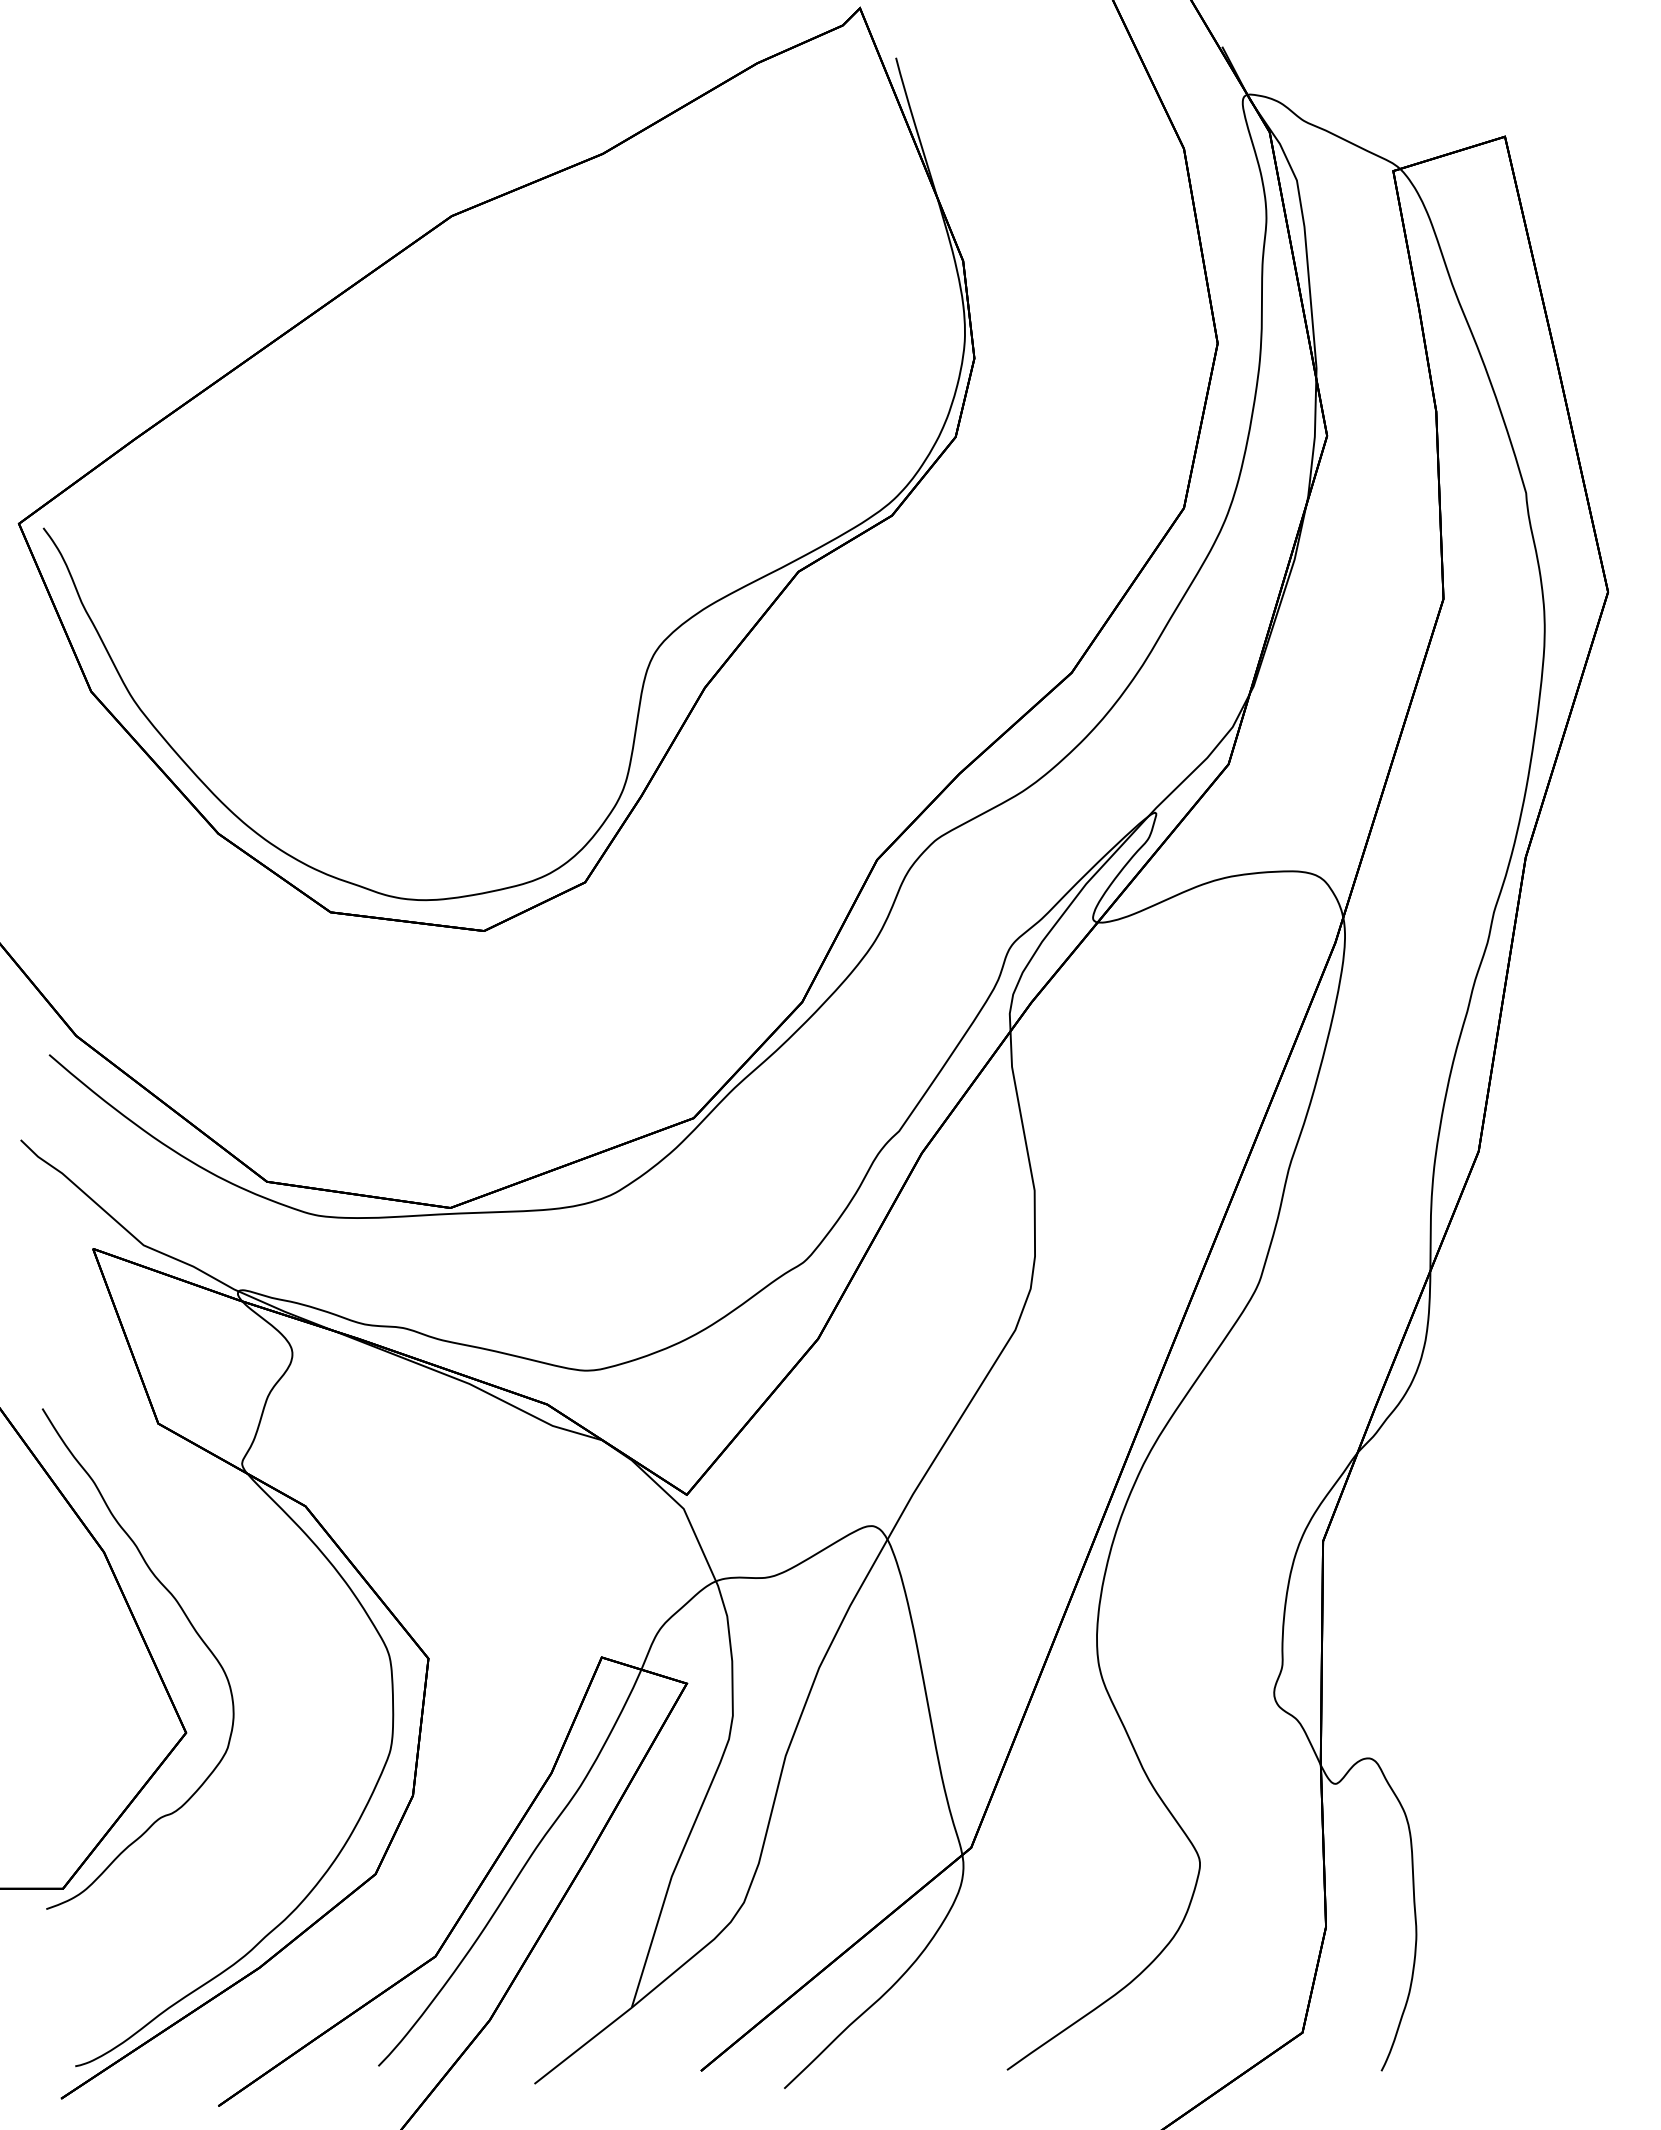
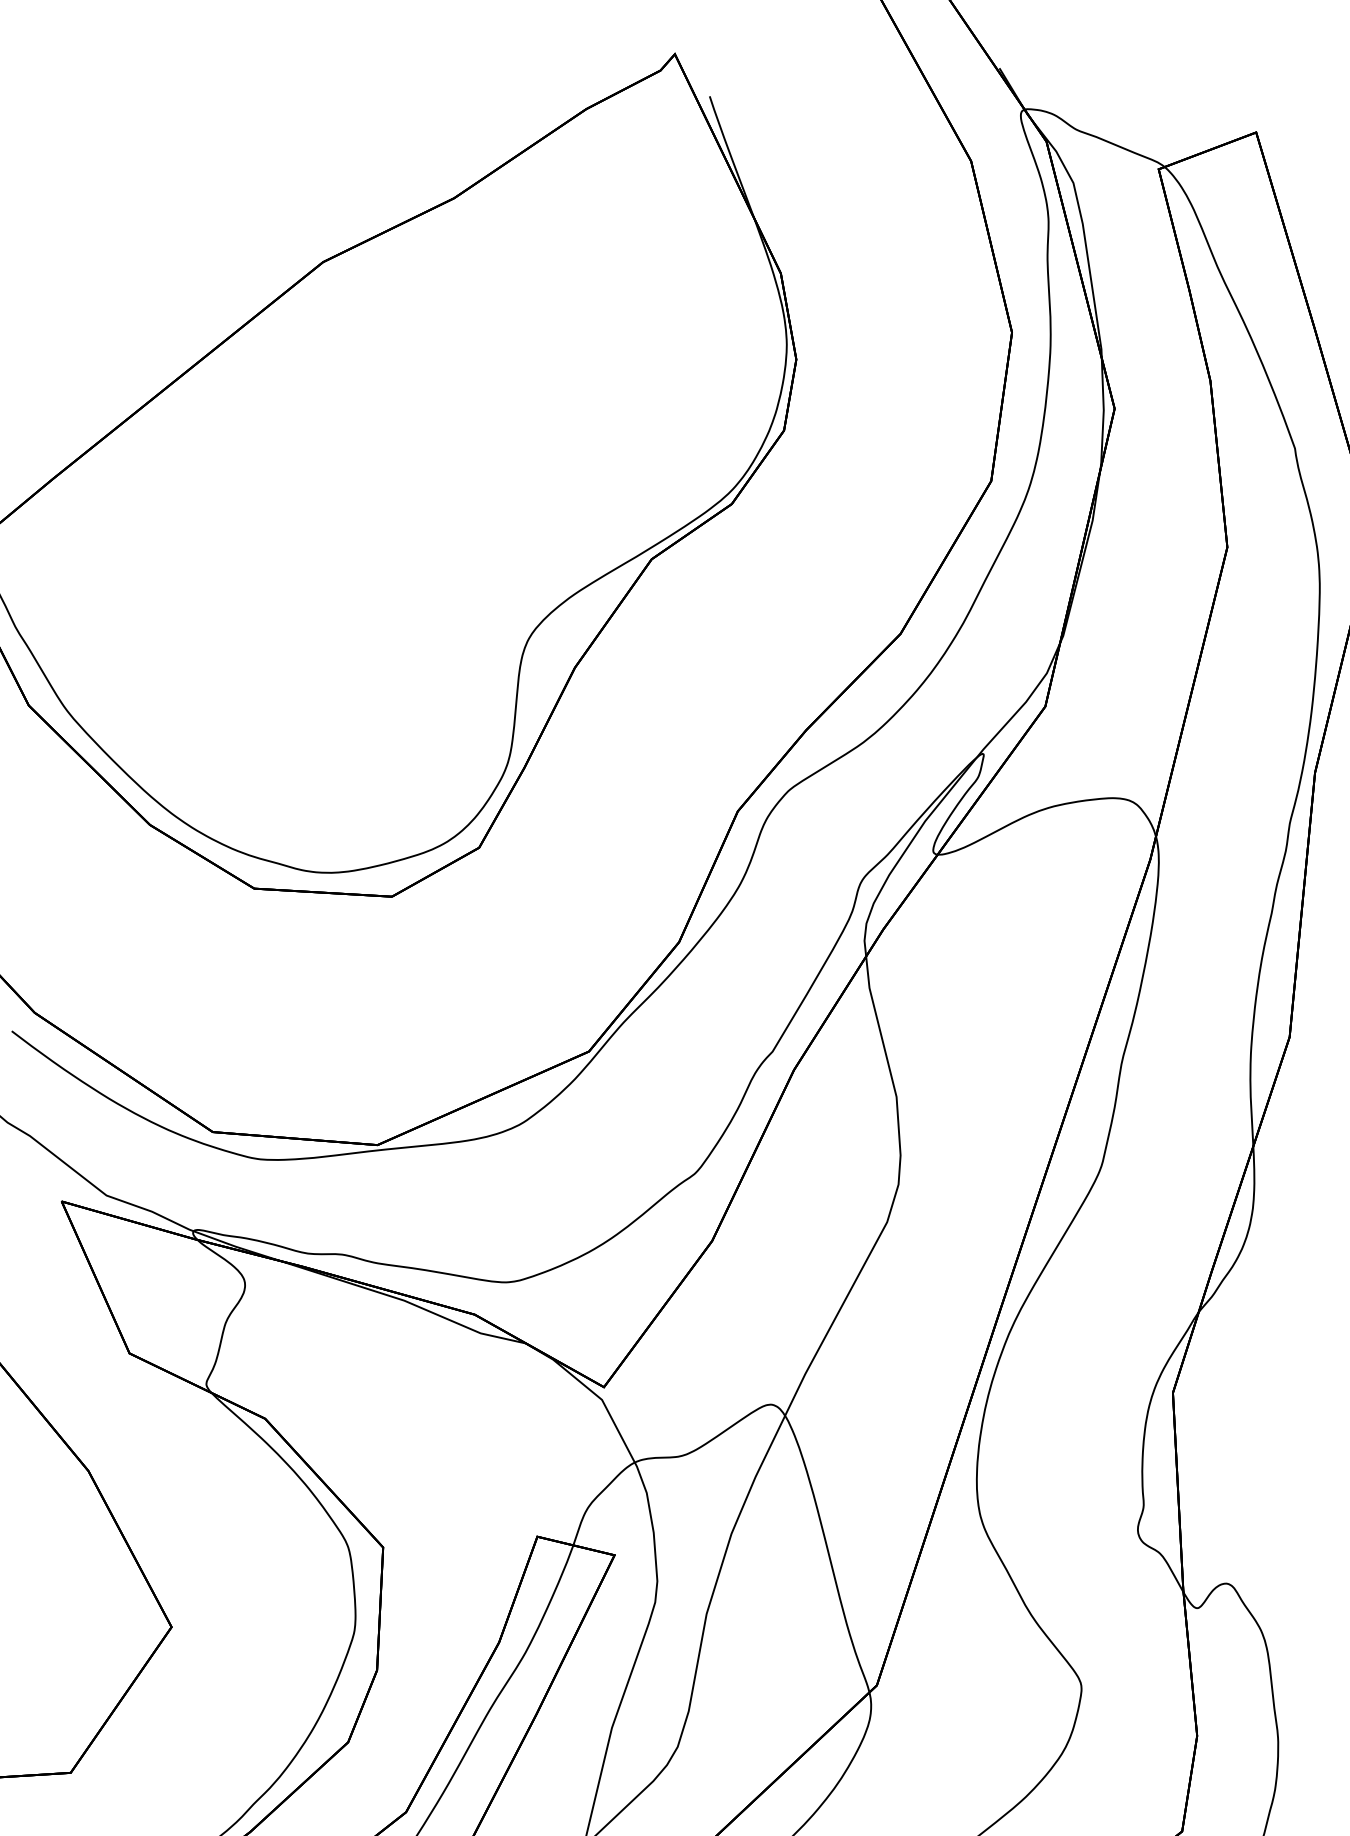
curve: (189, 1623) -> (168, 1529), removed

